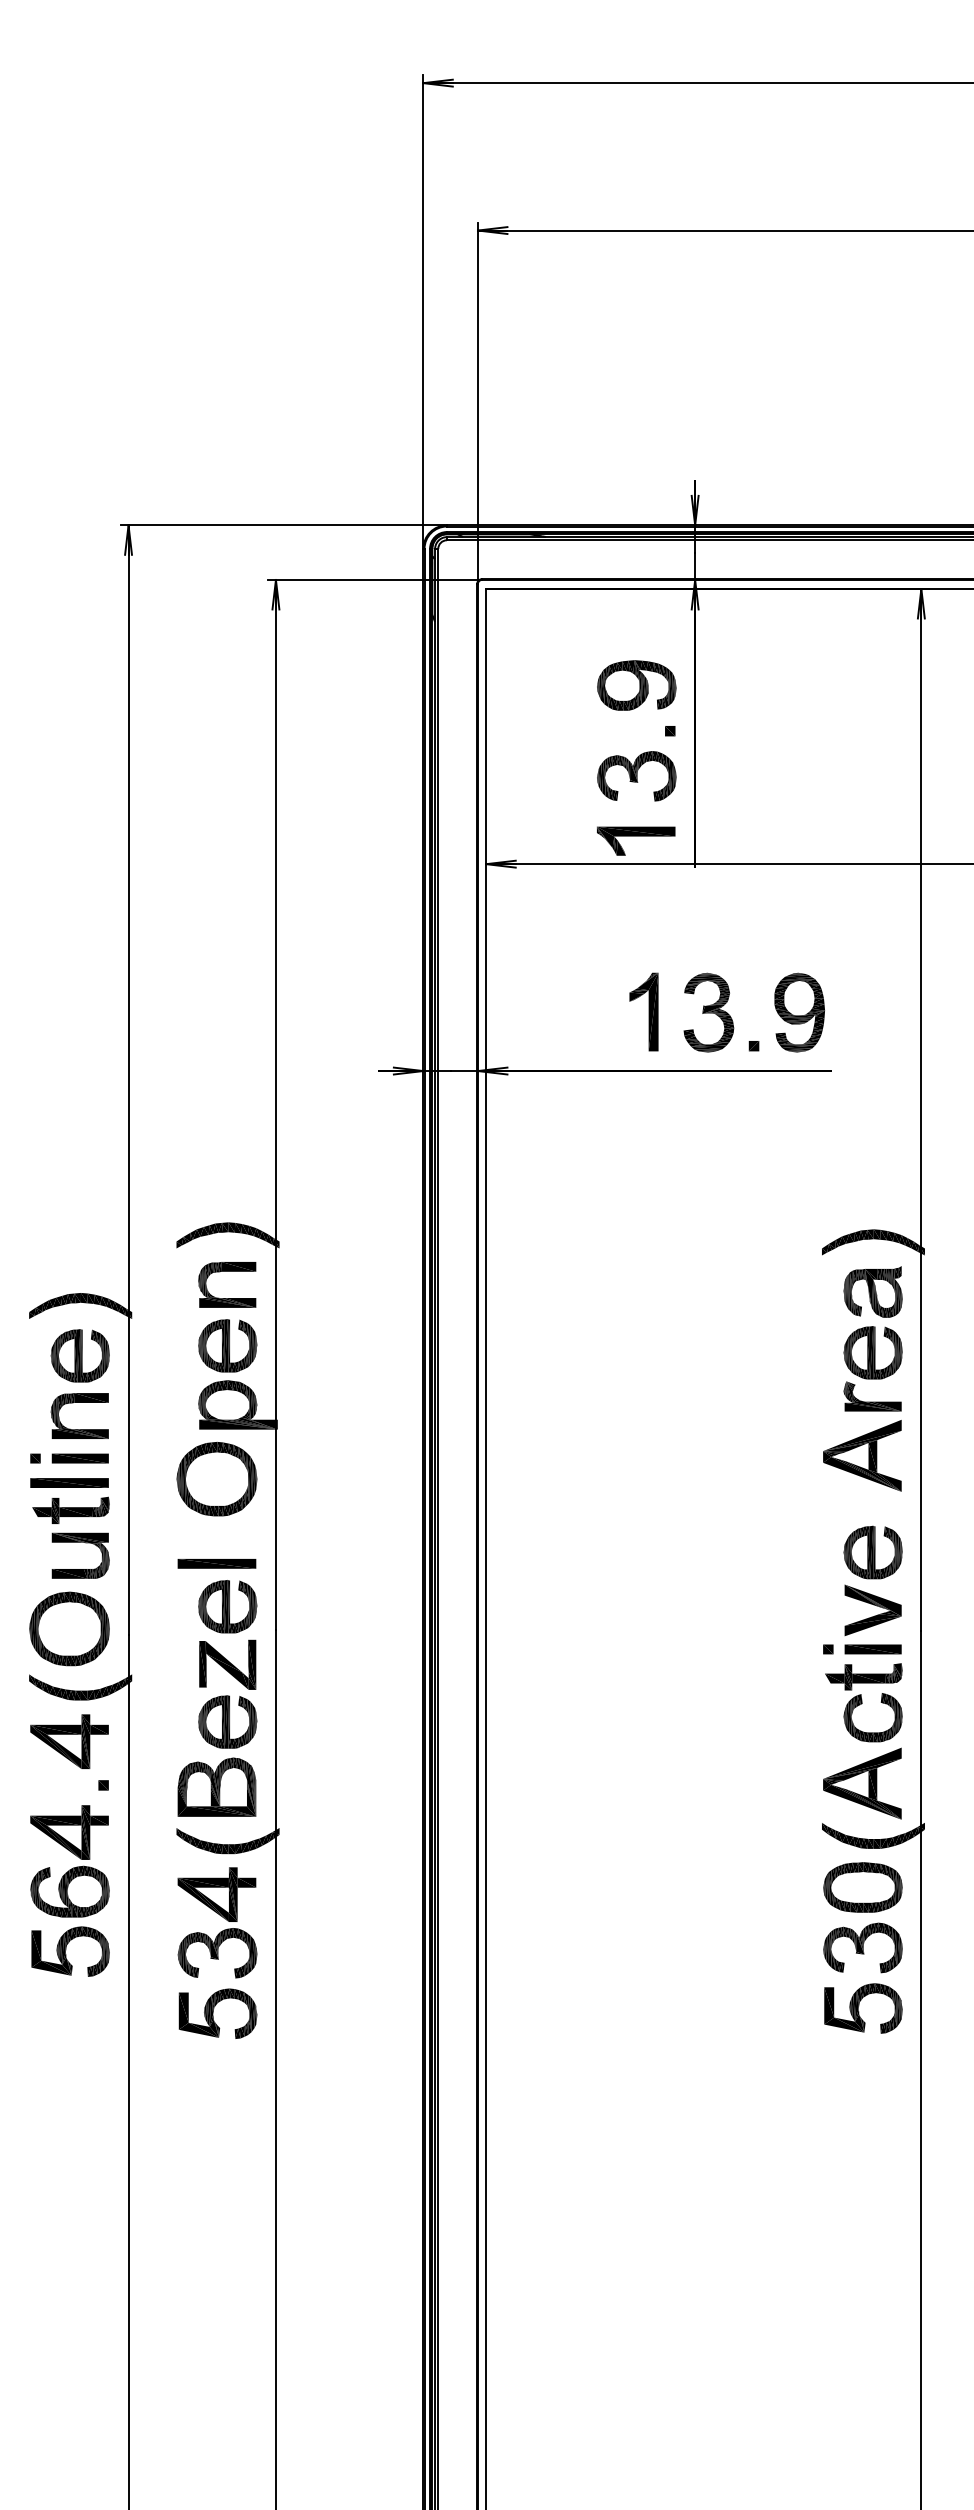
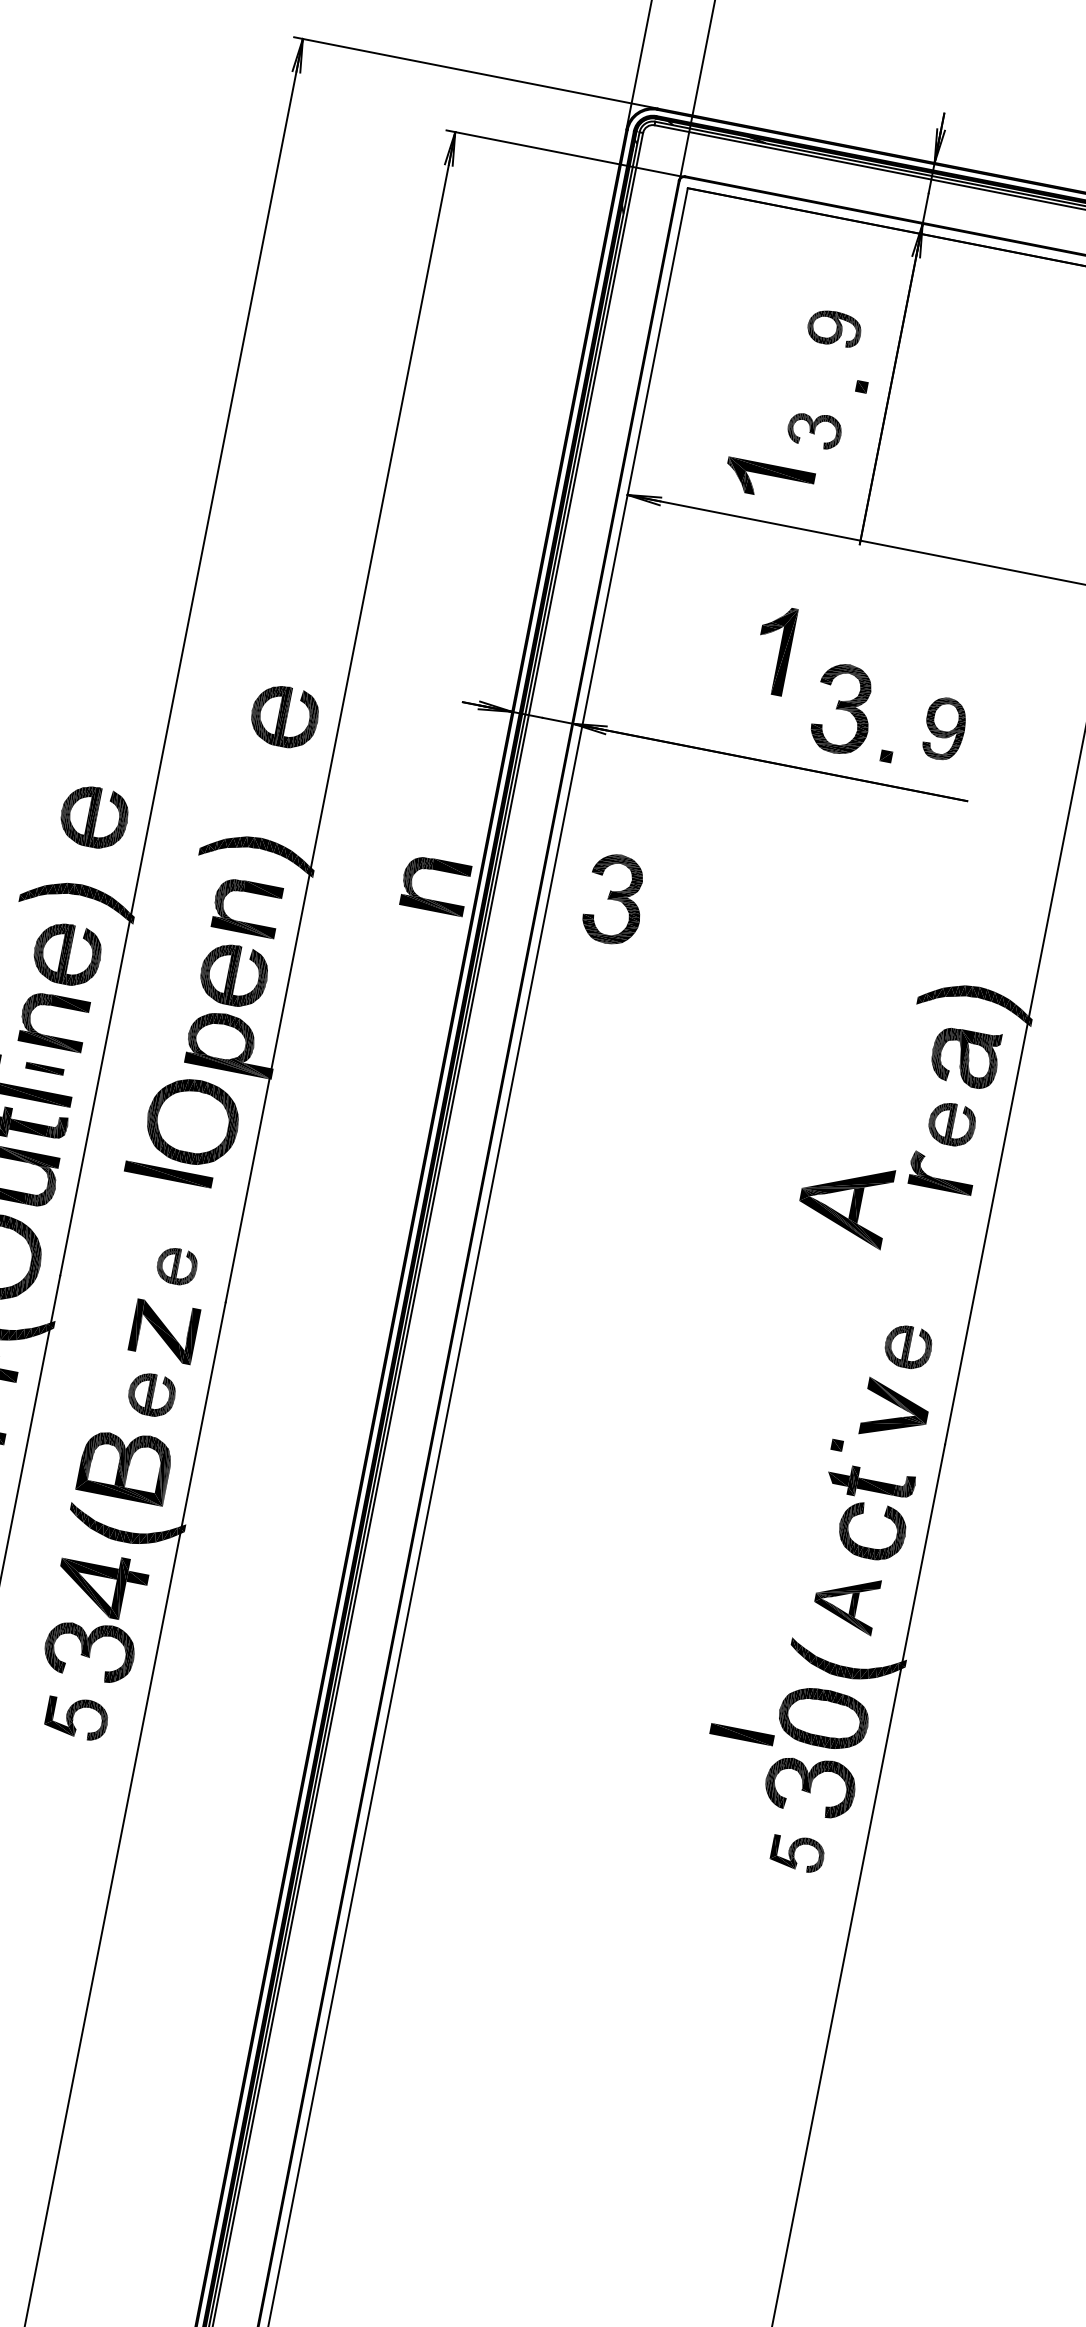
part: (636, 685) -> (834, 328), size x0.6
part: (636, 776) -> (814, 430), size x0.6
part: (636, 840) -> (769, 480), moved
part: (643, 1011) -> (773, 649), moved
part: (799, 1012) -> (944, 728), size x0.7
part: (227, 1113) -> (284, 716), added
part: (543, 1215) -> (614, 899), added
part: (386, 1220) -> (438, 870), added
part: (79, 1232) -> (93, 816), added
part: (872, 1352) -> (951, 1123), size x0.7
part: (862, 1455) -> (844, 1201), moved
part: (79, 1458) -> (44, 1068), size x0.6
part: (872, 1552) -> (907, 1346), size x0.7
part: (216, 1563) -> (168, 1174), moved
part: (227, 1606) -> (176, 1266), size x0.6
part: (872, 1649) -> (741, 1734), moved
part: (227, 1721) -> (151, 1394), size x0.7
part: (862, 1783) -> (846, 1602), size x0.7
part: (863, 2008) -> (797, 1853), size x0.6
part: (217, 2013) -> (76, 1717), size x0.7

